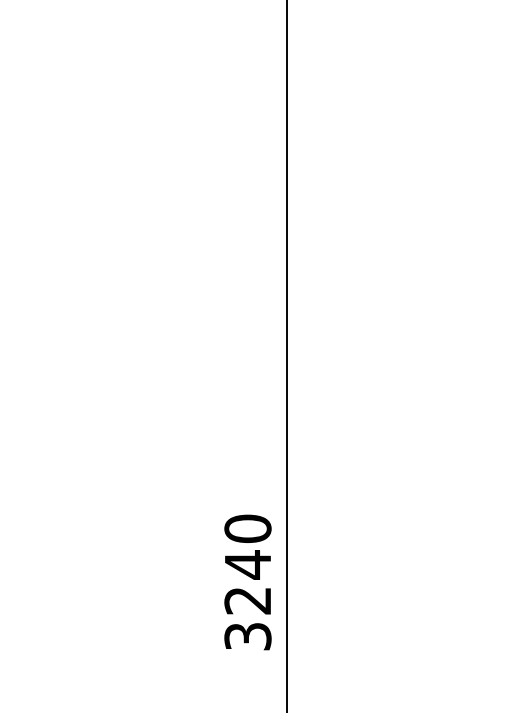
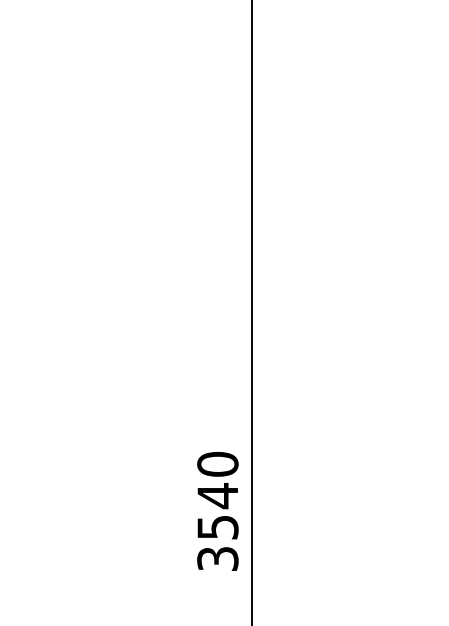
text: (247, 600) -> (217, 527), 3240 -> 3540

